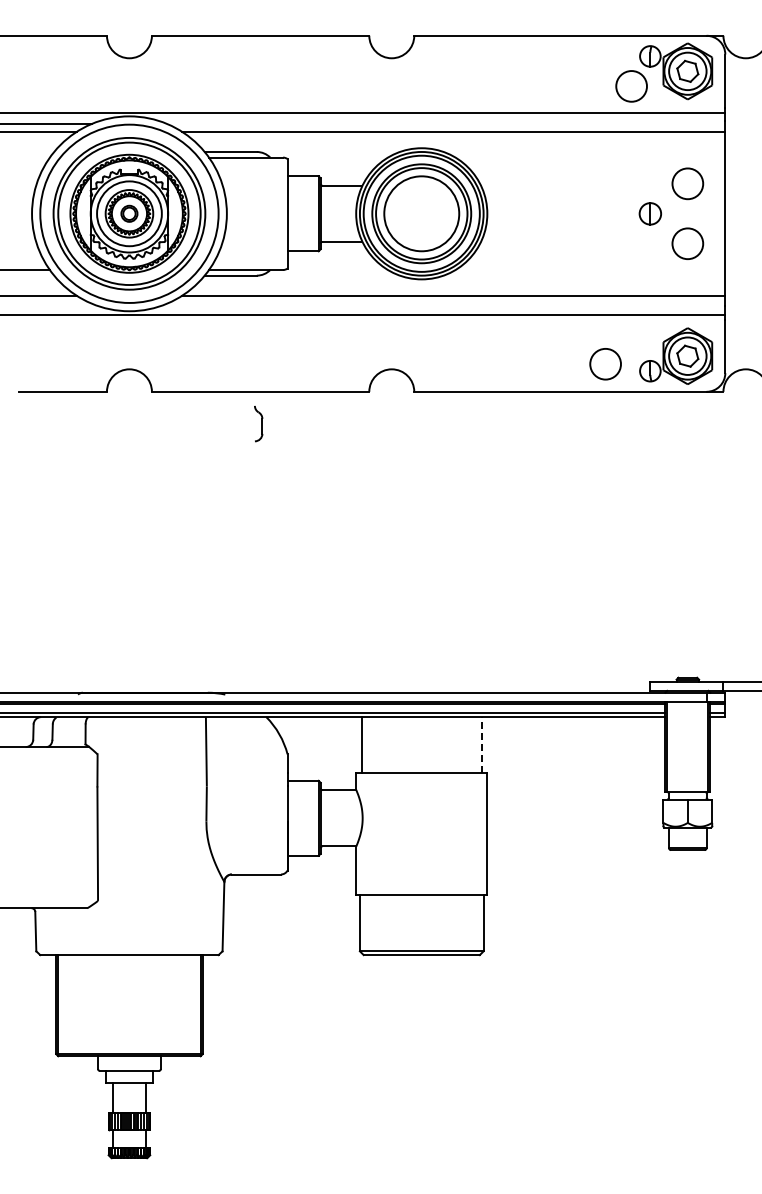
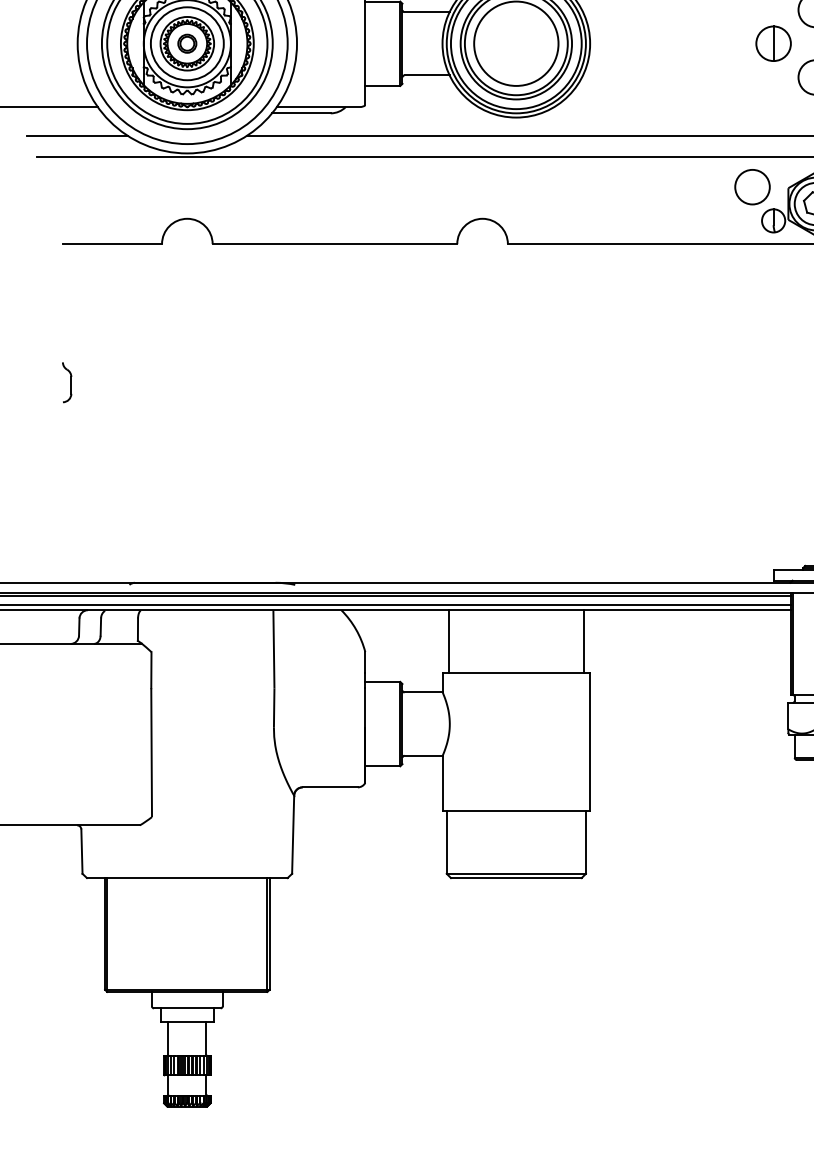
part: (650, 213) -> (773, 43), size x1.43
circle: (605, 364) -> (752, 187), moved
part: (258, 424) -> (66, 383), moved
line: (481, 744) -> (583, 641), dashed -> solid

